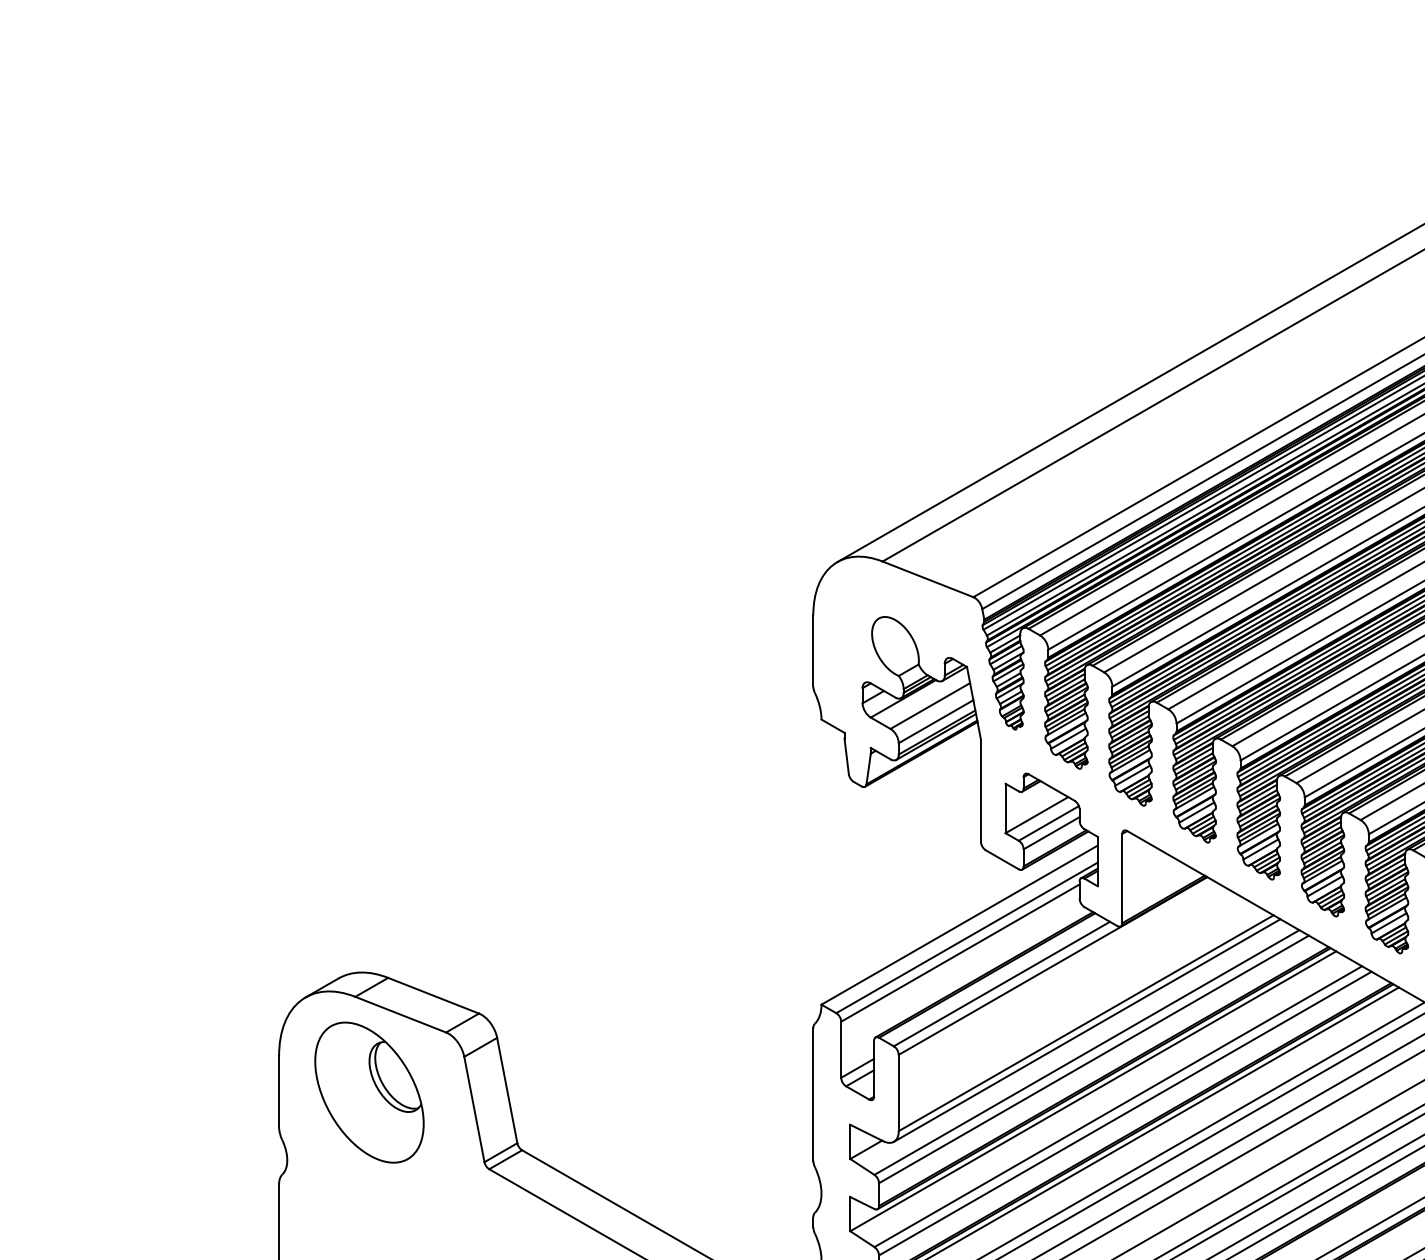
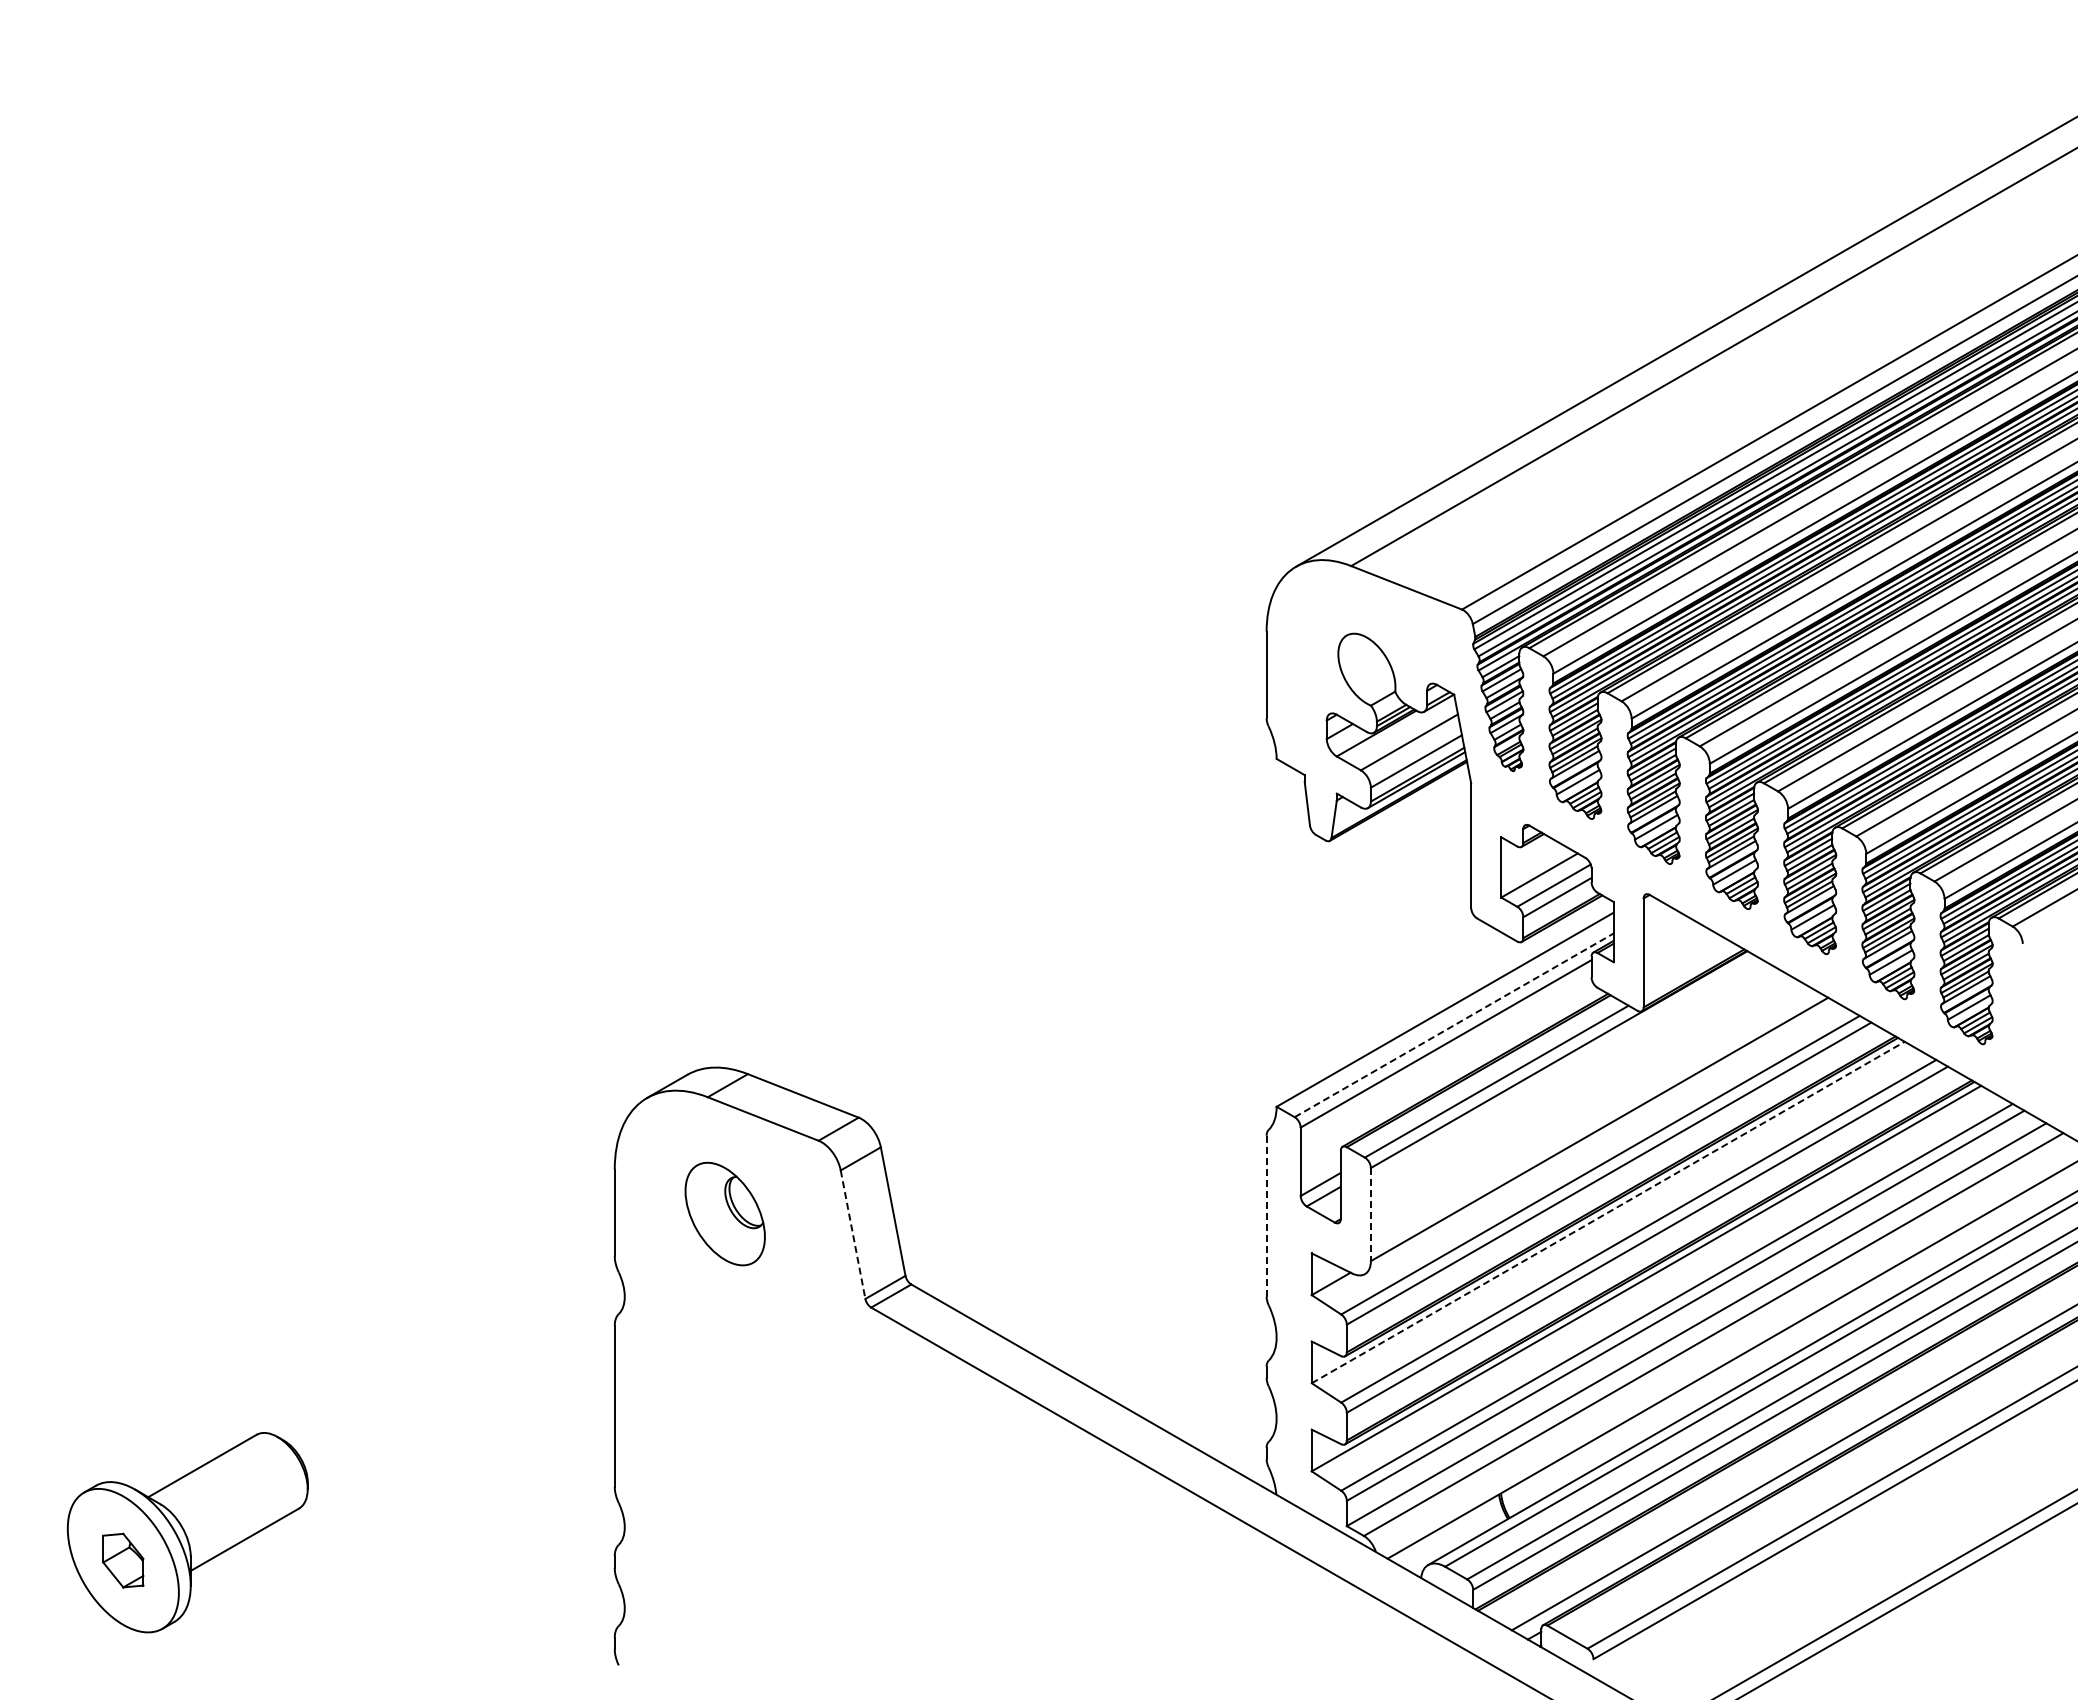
line: (967, 938) -> (1454, 1025), solid -> dashed
line: (1086, 1030) -> (1600, 1138), removed
line: (1093, 1091) -> (1608, 1212), solid -> dashed
part: (369, 1092) -> (725, 1213), size x0.6
line: (898, 1092) -> (1370, 1214), solid -> dashed
line: (813, 1094) -> (1266, 1216), solid -> dashed
line: (474, 1110) -> (853, 1235), solid -> dashed

